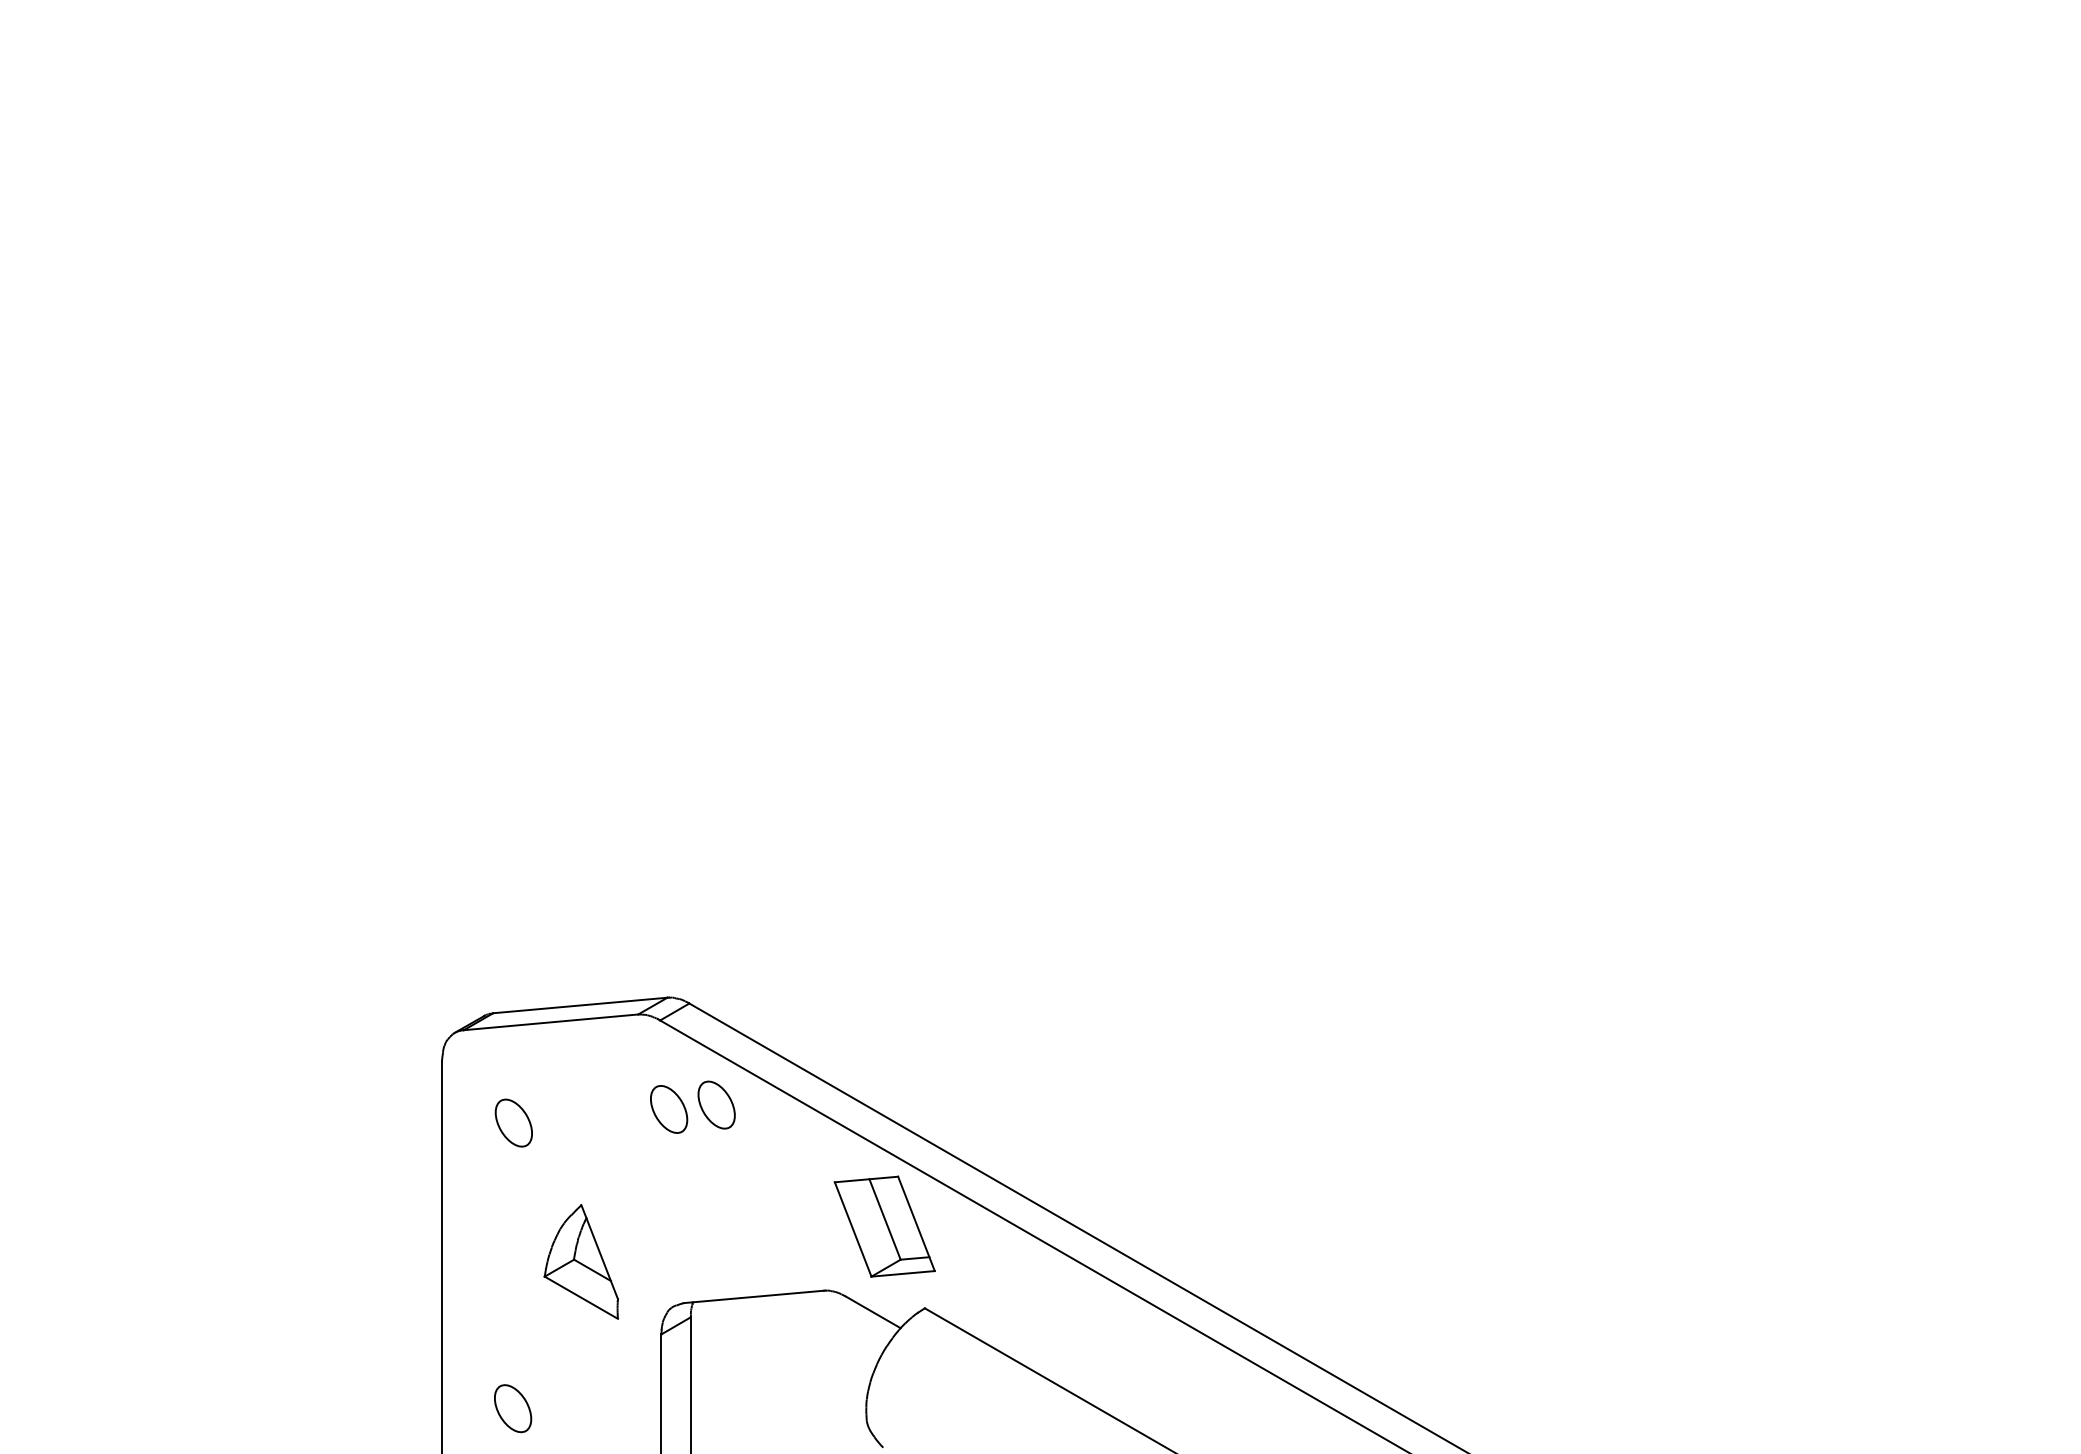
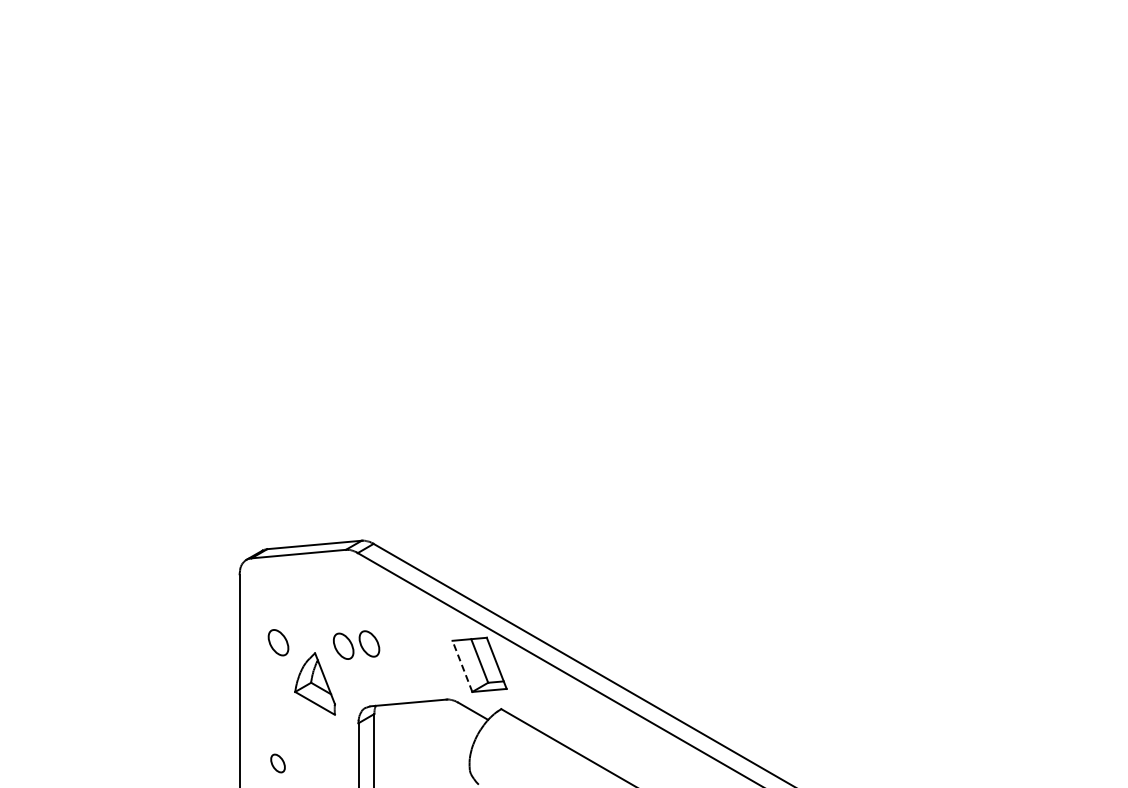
part: (692, 1106) -> (356, 644), moved
part: (513, 1122) -> (278, 642), moved
line: (853, 1227) -> (462, 665), solid -> dashed
part: (511, 1408) -> (277, 763), size x0.7

